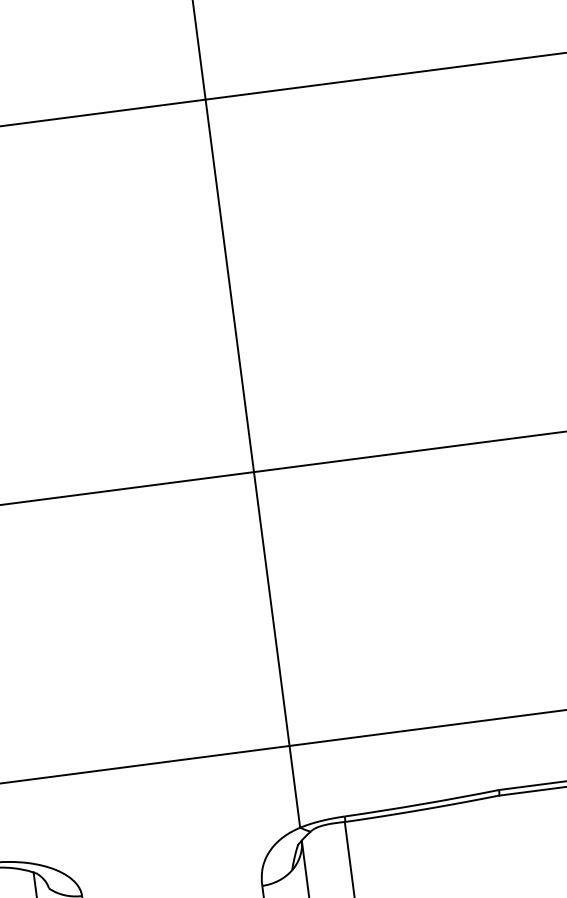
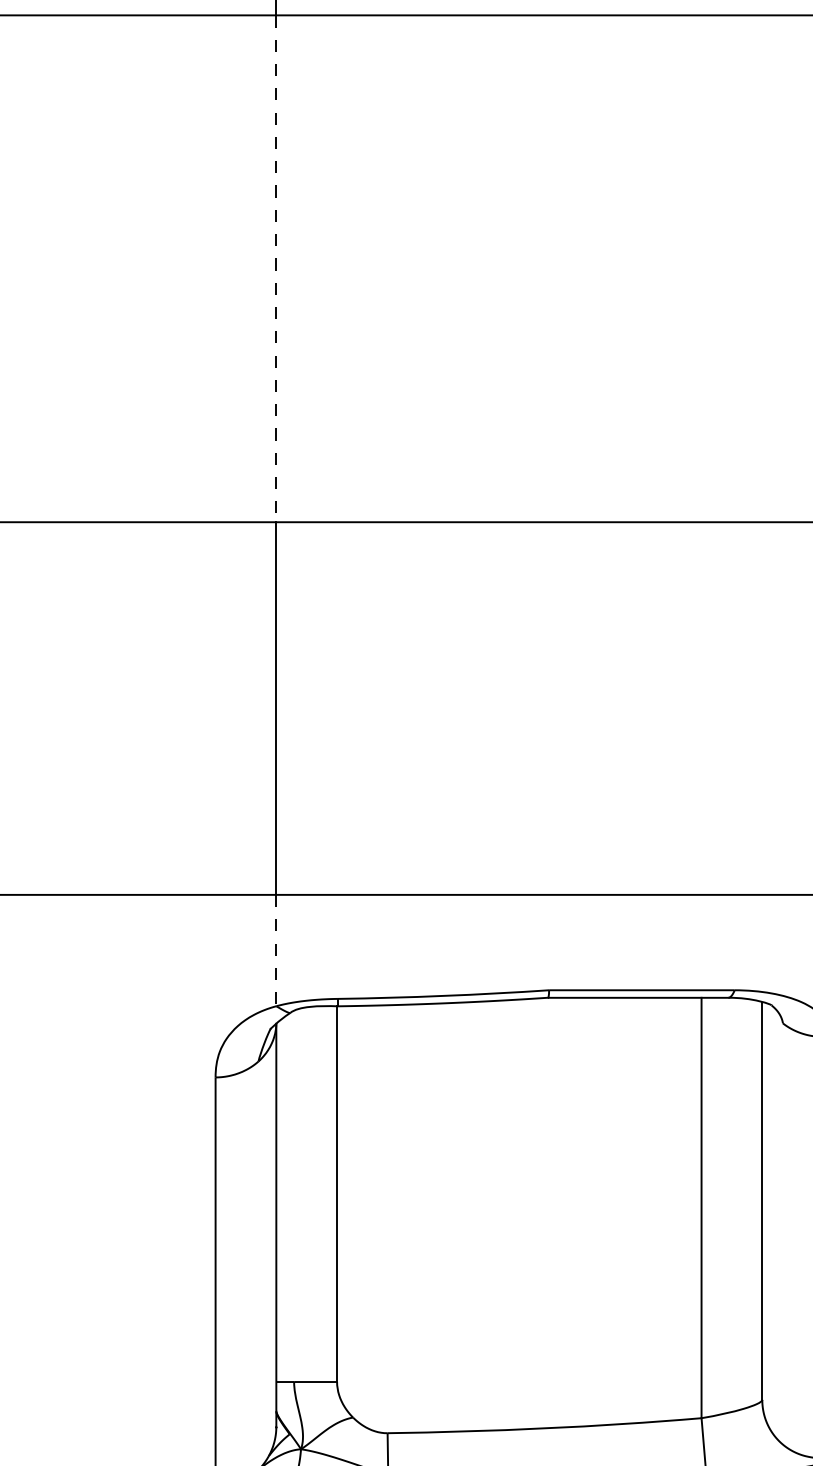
line: (229, 286) -> (276, 269), solid -> dashed
line: (294, 786) -> (276, 950), solid -> dashed

